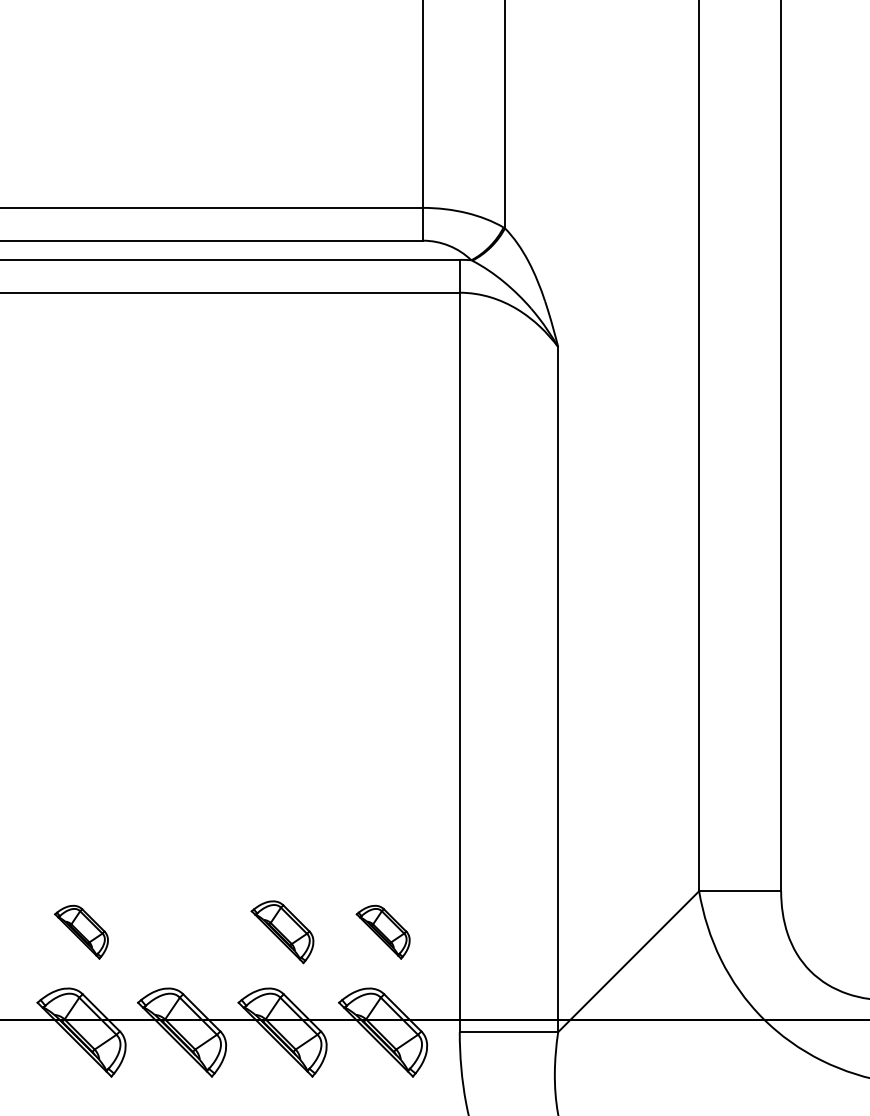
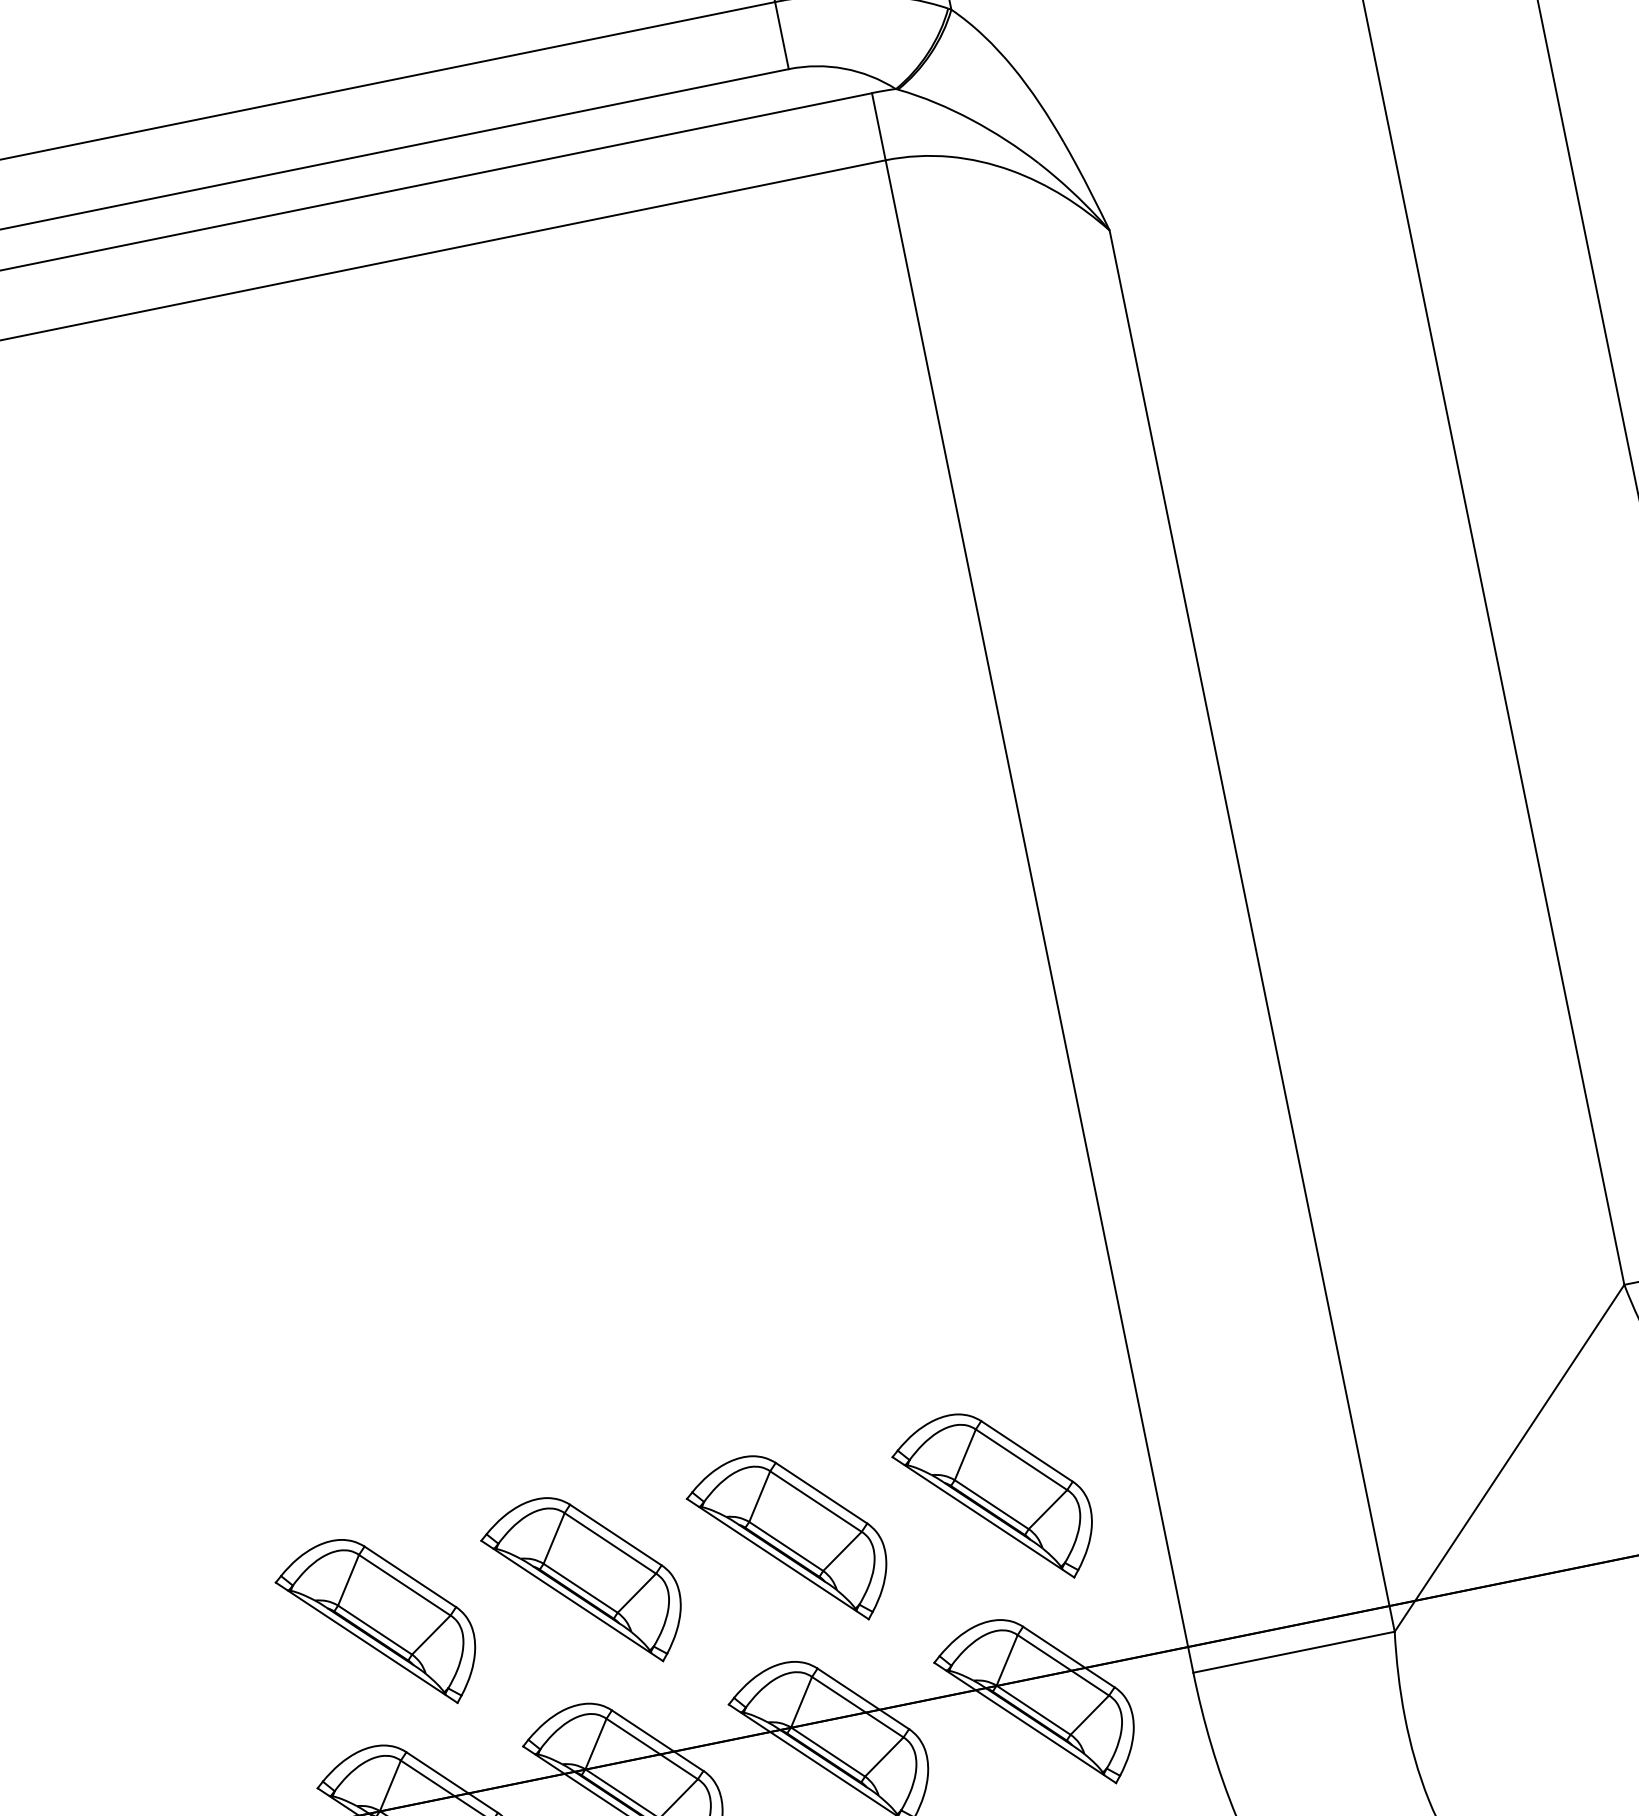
part: (81, 932) -> (378, 1626), size x1.67
part: (181, 932) -> (582, 1584), added
part: (282, 932) -> (789, 1542), size x1.43
part: (383, 932) -> (995, 1500), size x1.67

